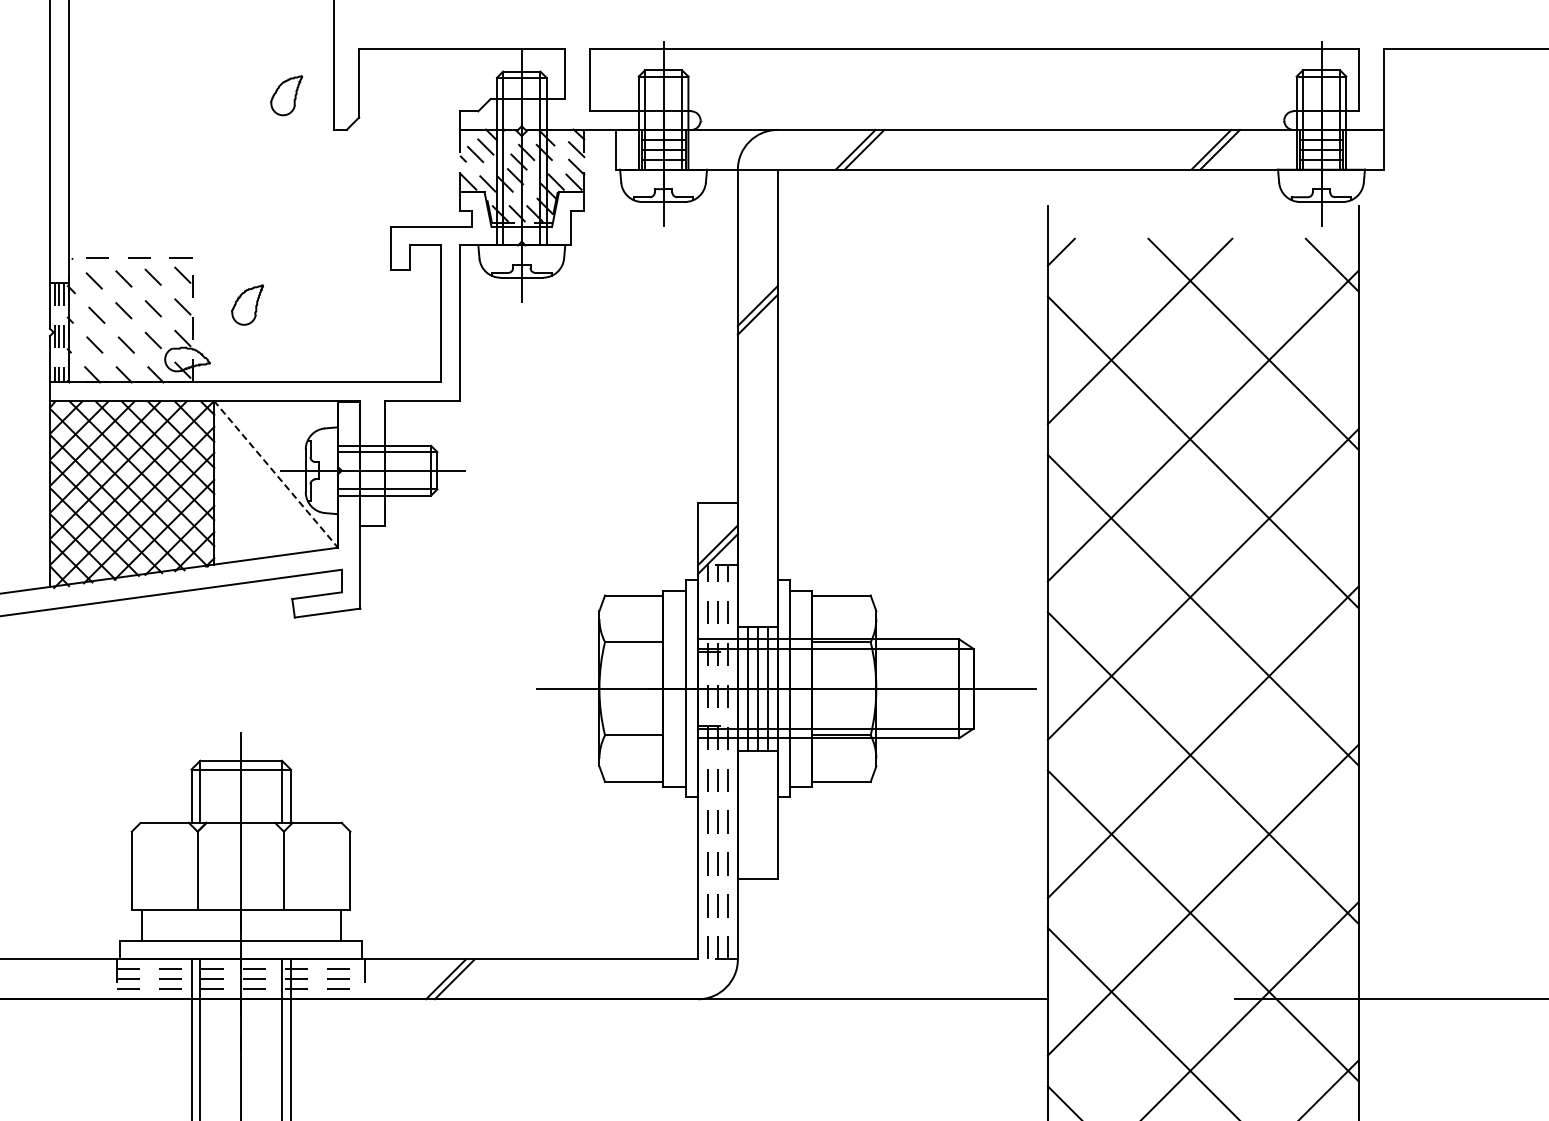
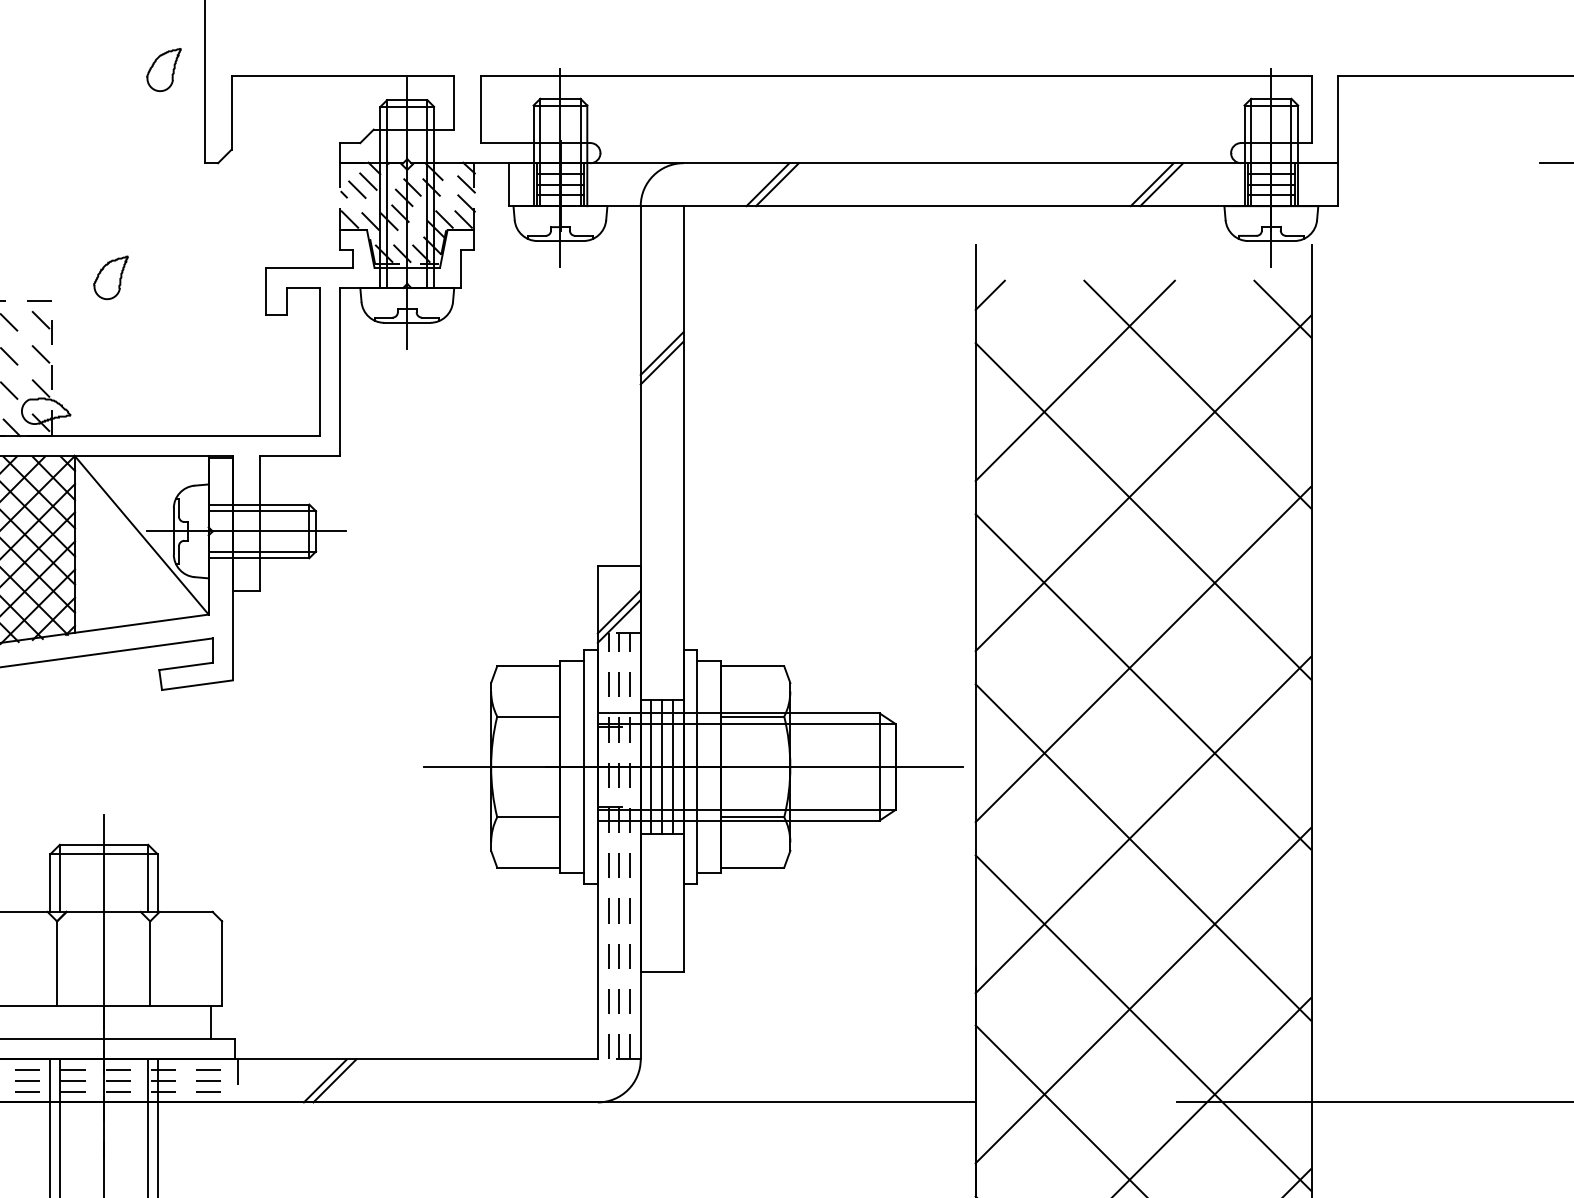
part: (286, 95) -> (163, 69), moved
part: (247, 304) -> (110, 277), moved
line: (276, 474) -> (142, 535), dashed -> solid

